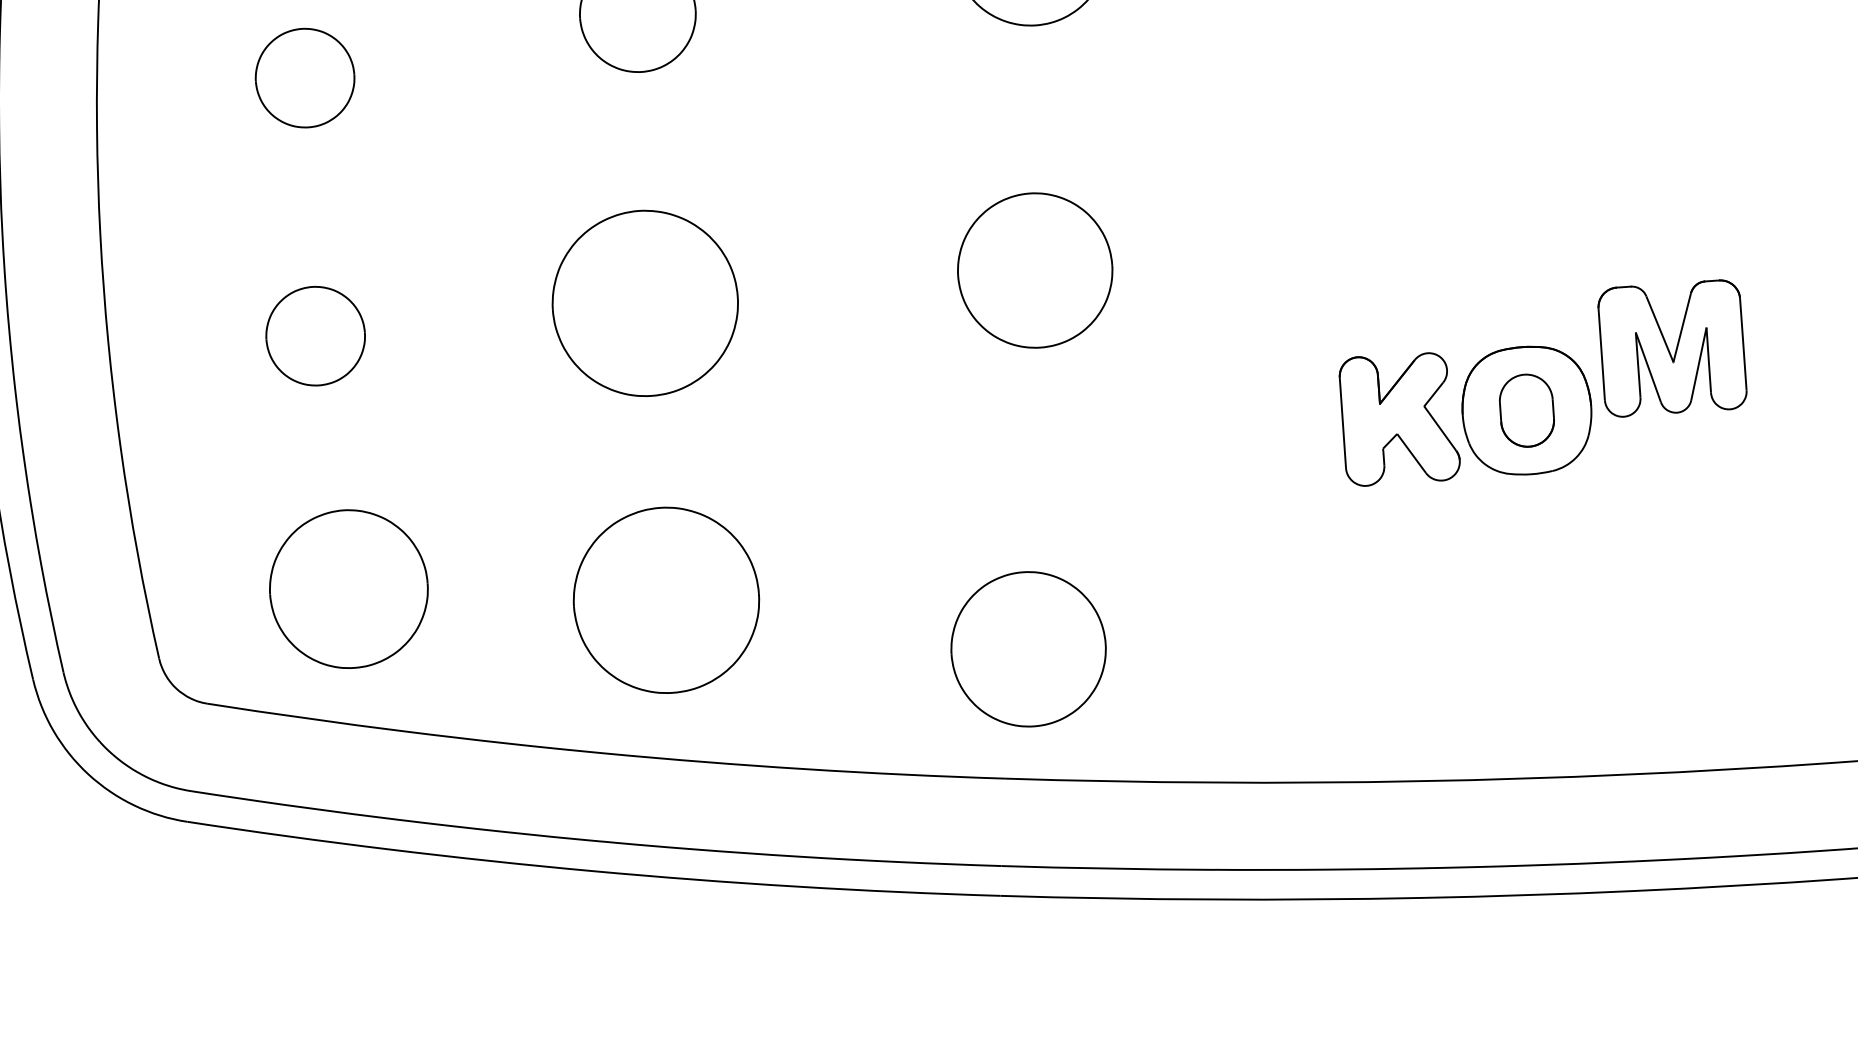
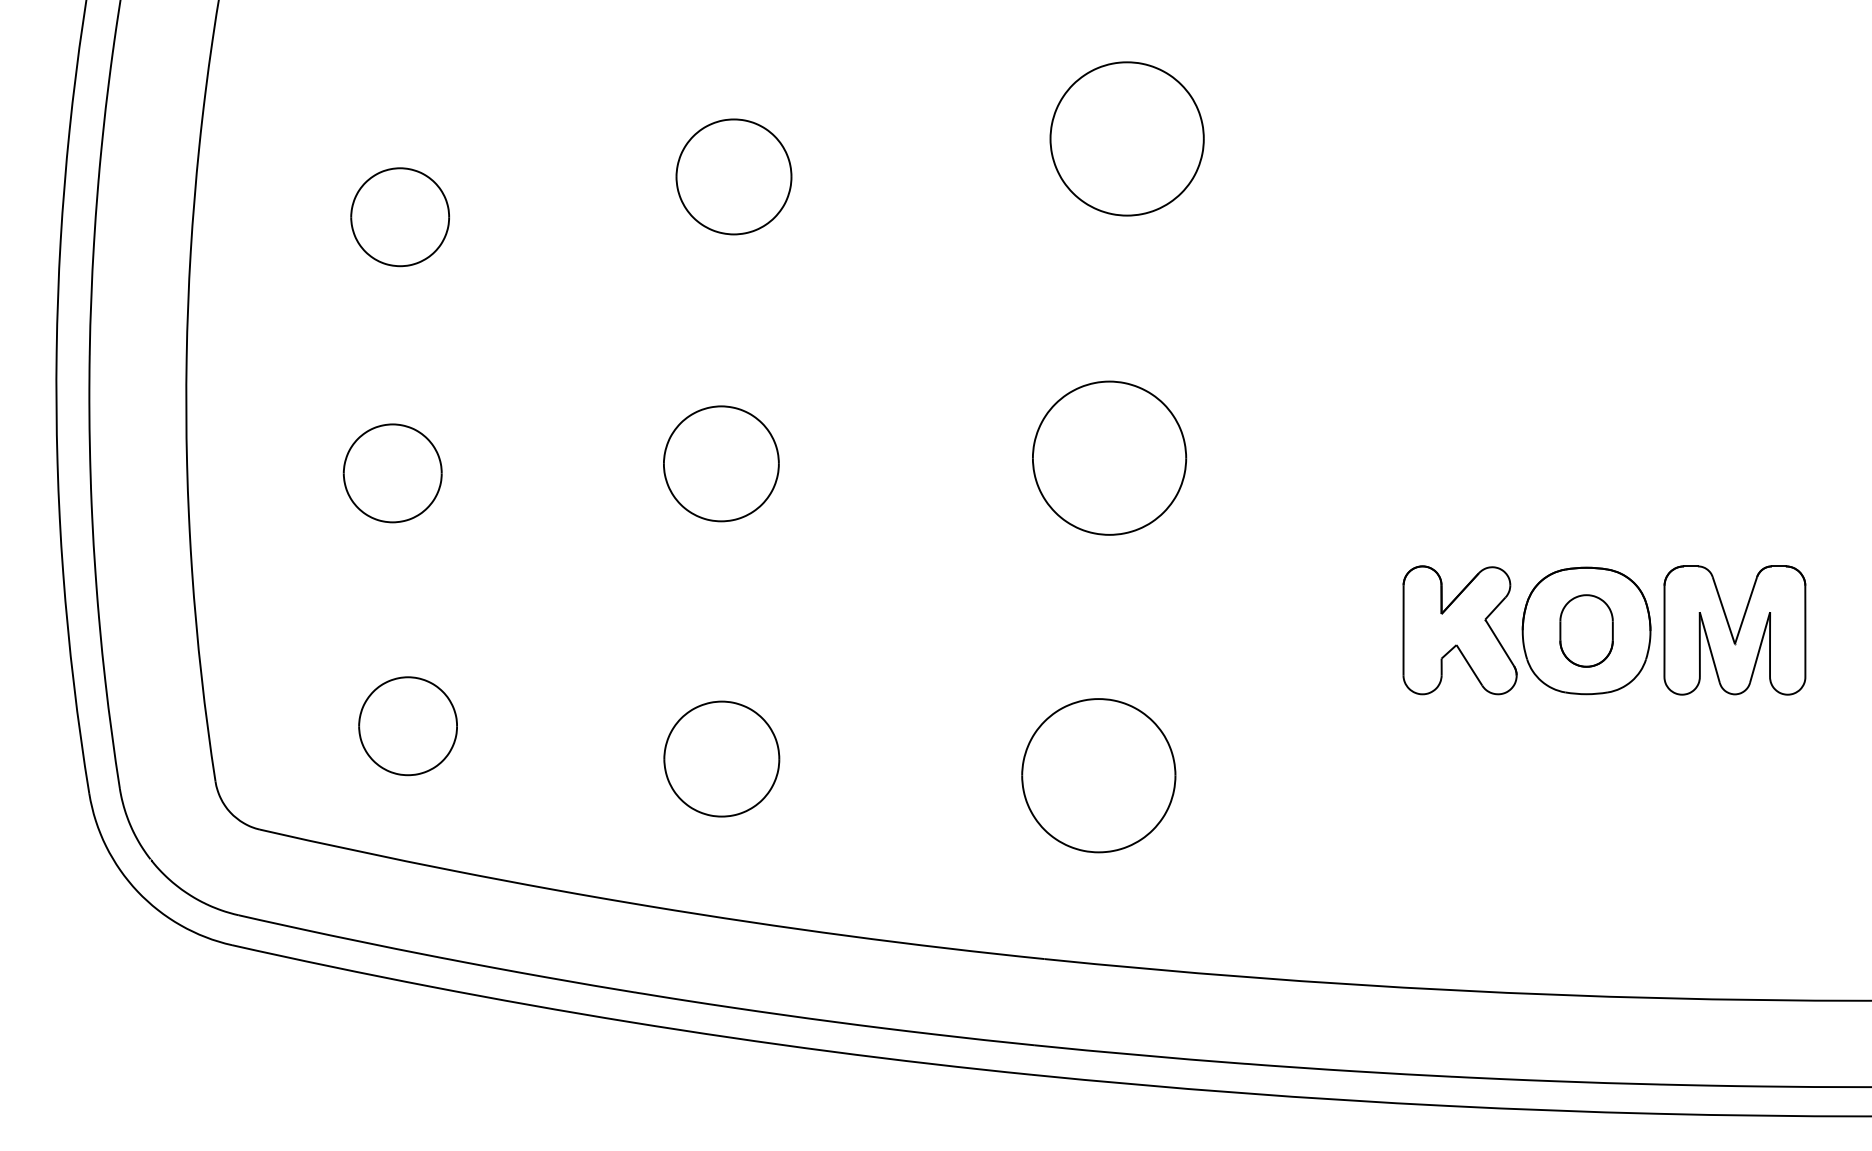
part: (645, 303) -> (721, 463), size x0.62
part: (1672, 348) -> (1734, 630), moved
part: (348, 589) -> (407, 726), size x0.62
part: (666, 599) -> (721, 758), size x0.62
part: (1028, 649) -> (1098, 775), moved

